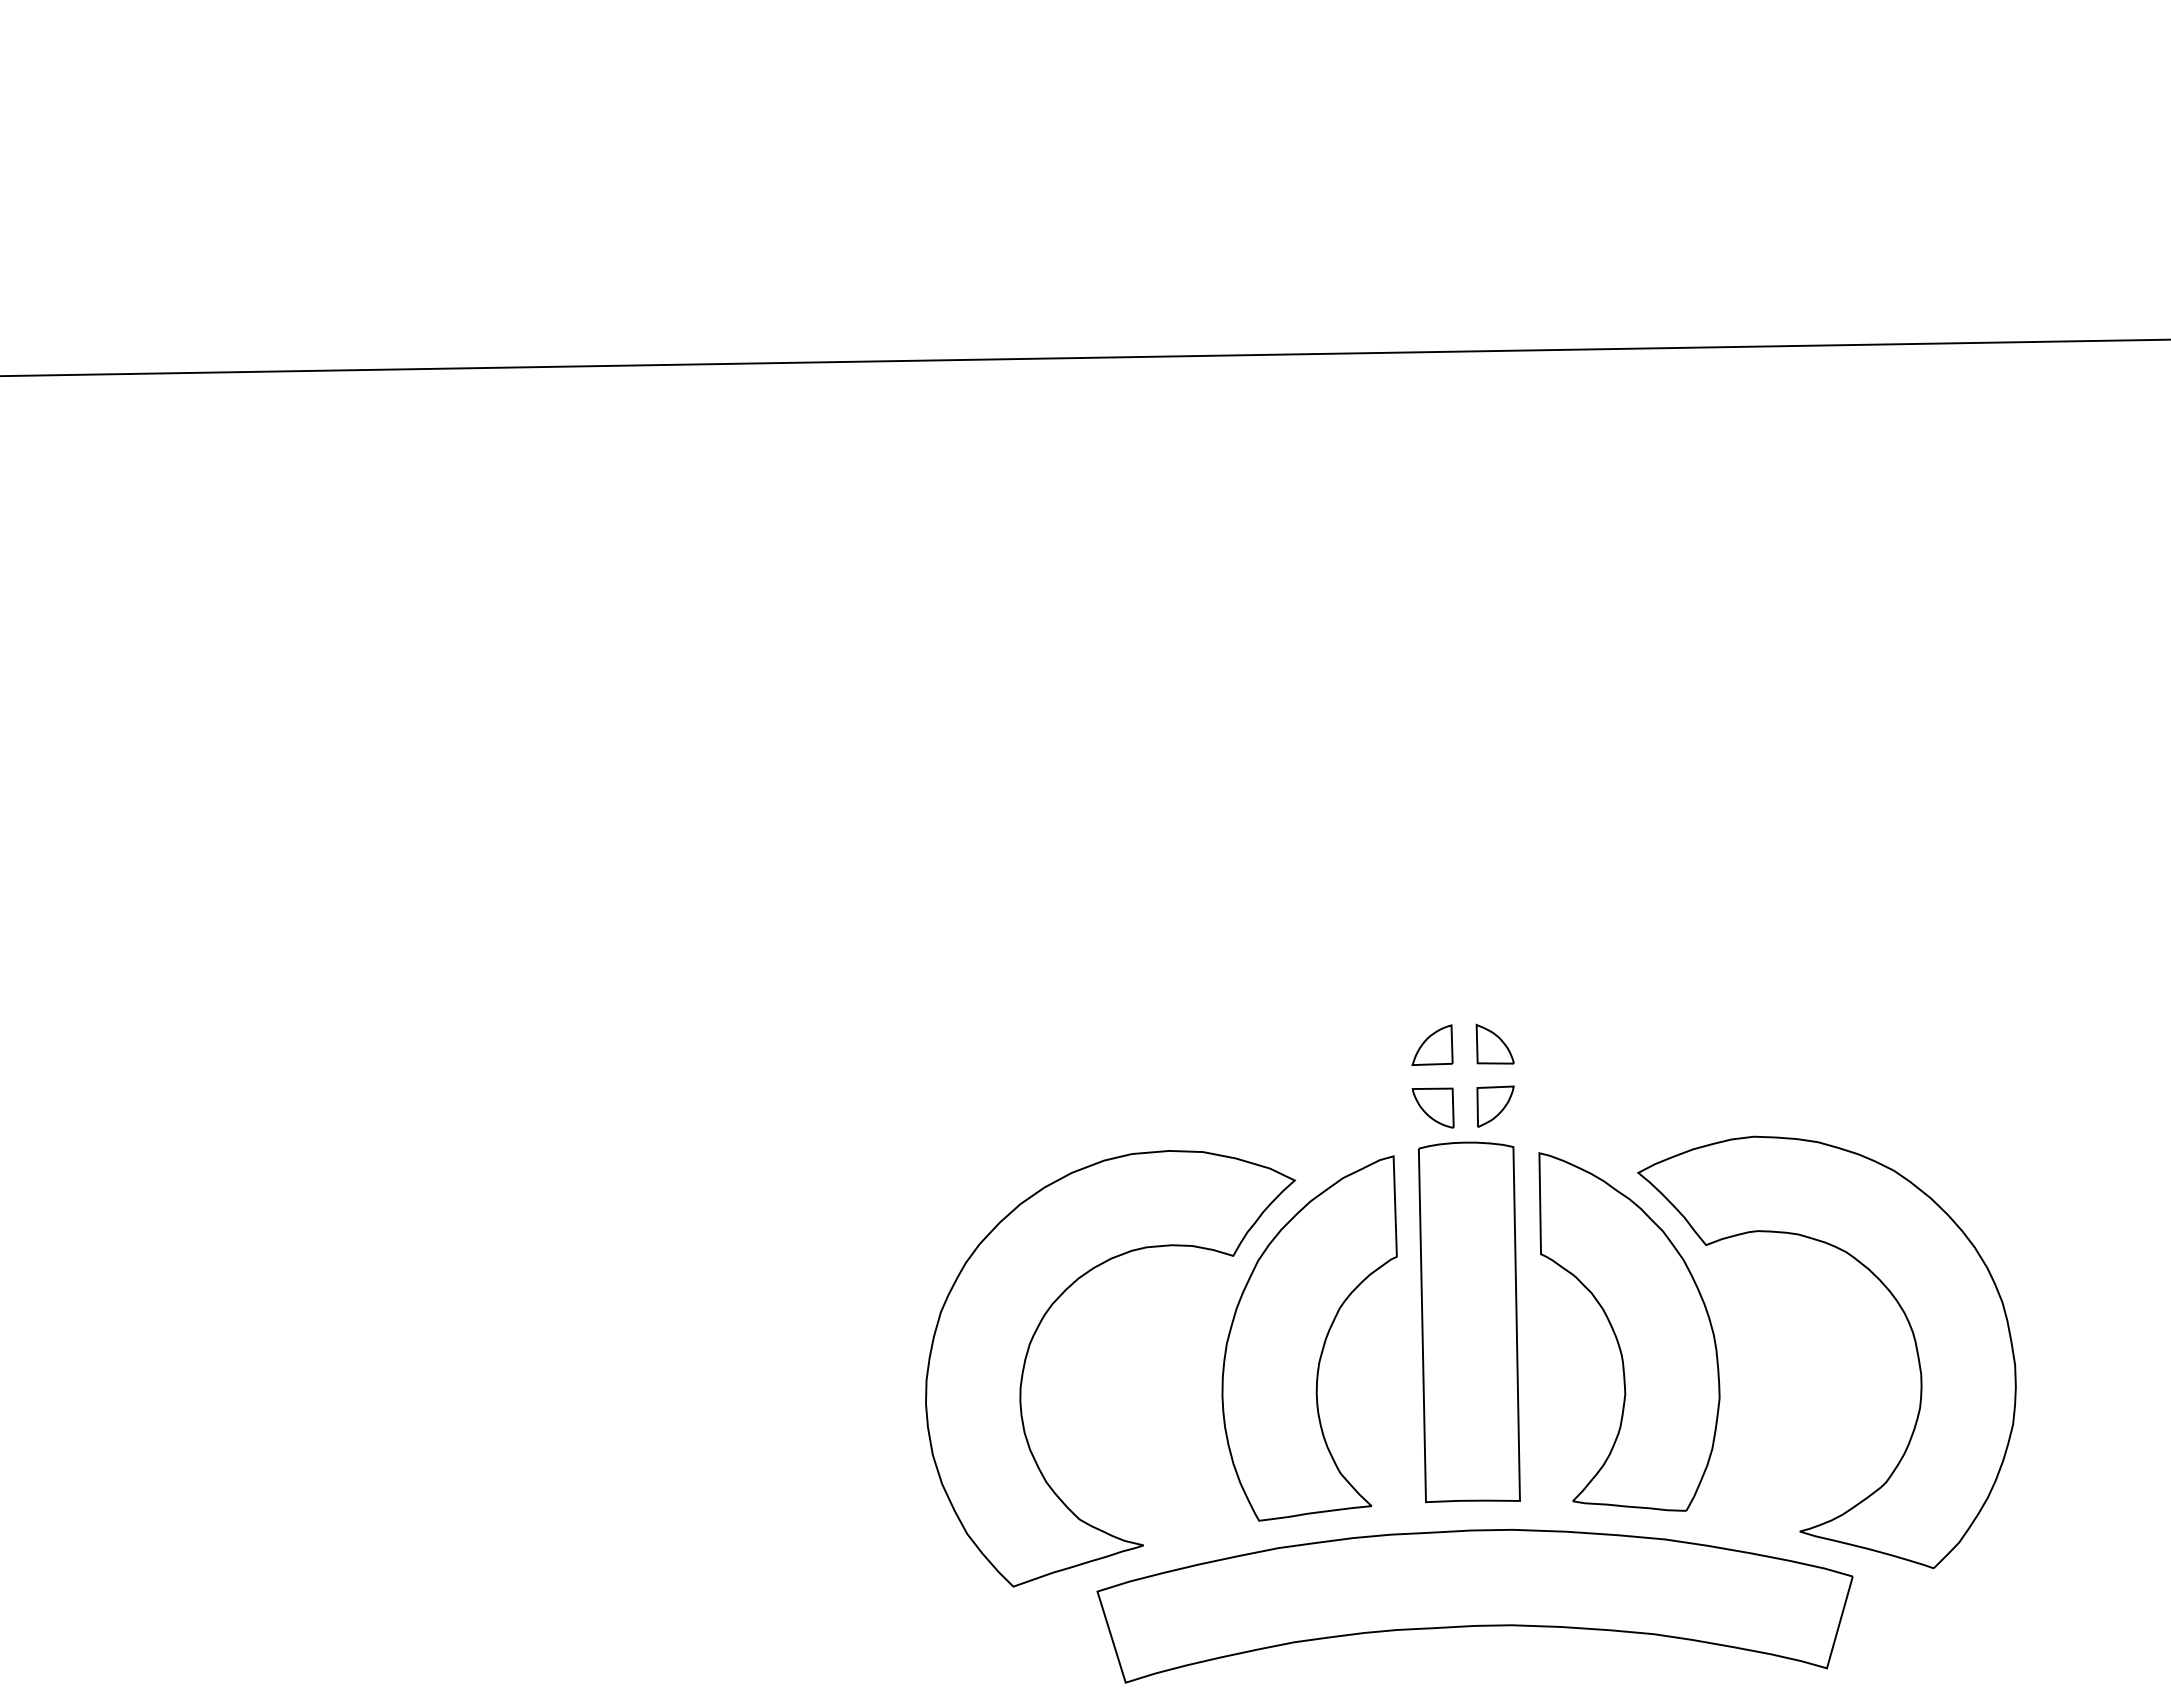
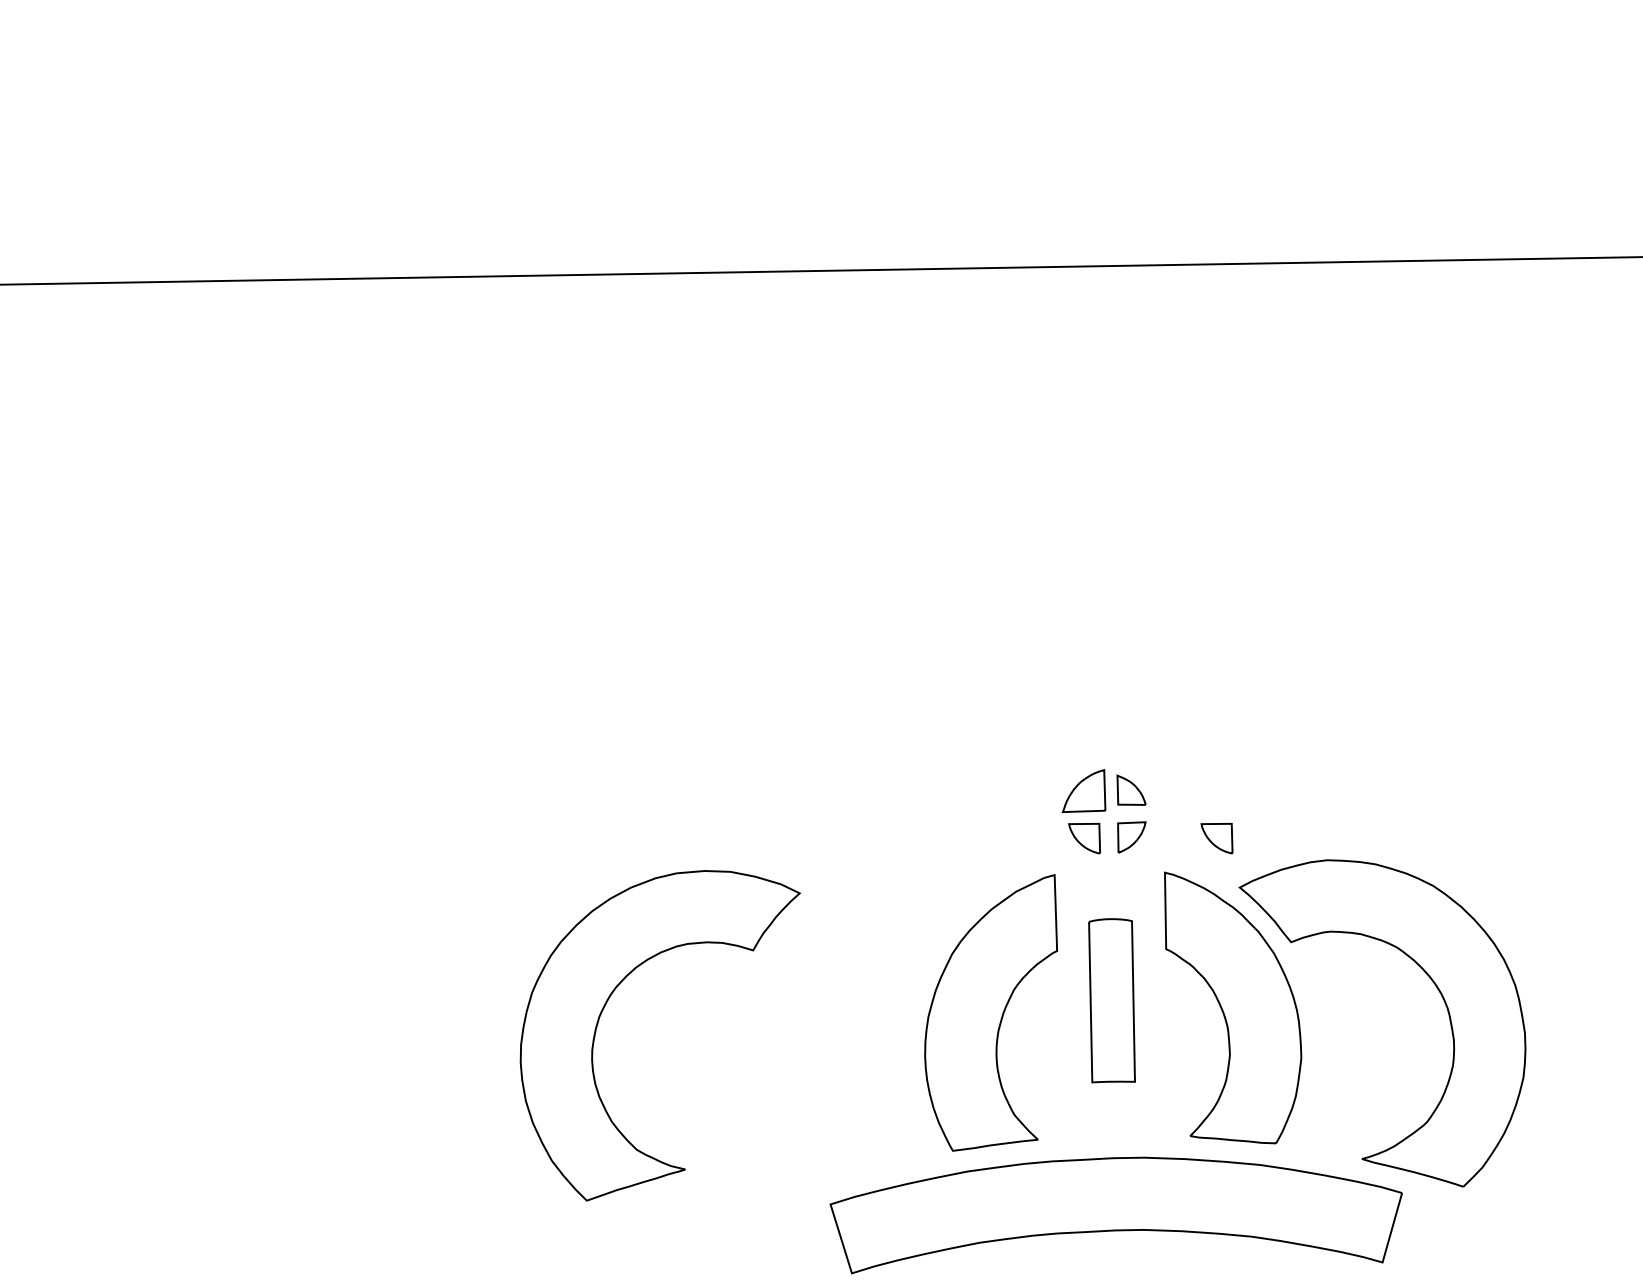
part: (1432, 1044) -> (1084, 790), size x1.4
part: (1607, 1107) -> (1216, 838), added
part: (1469, 1322) -> (1112, 1000), size x0.6
part: (1036, 1332) -> (604, 1008), moved

